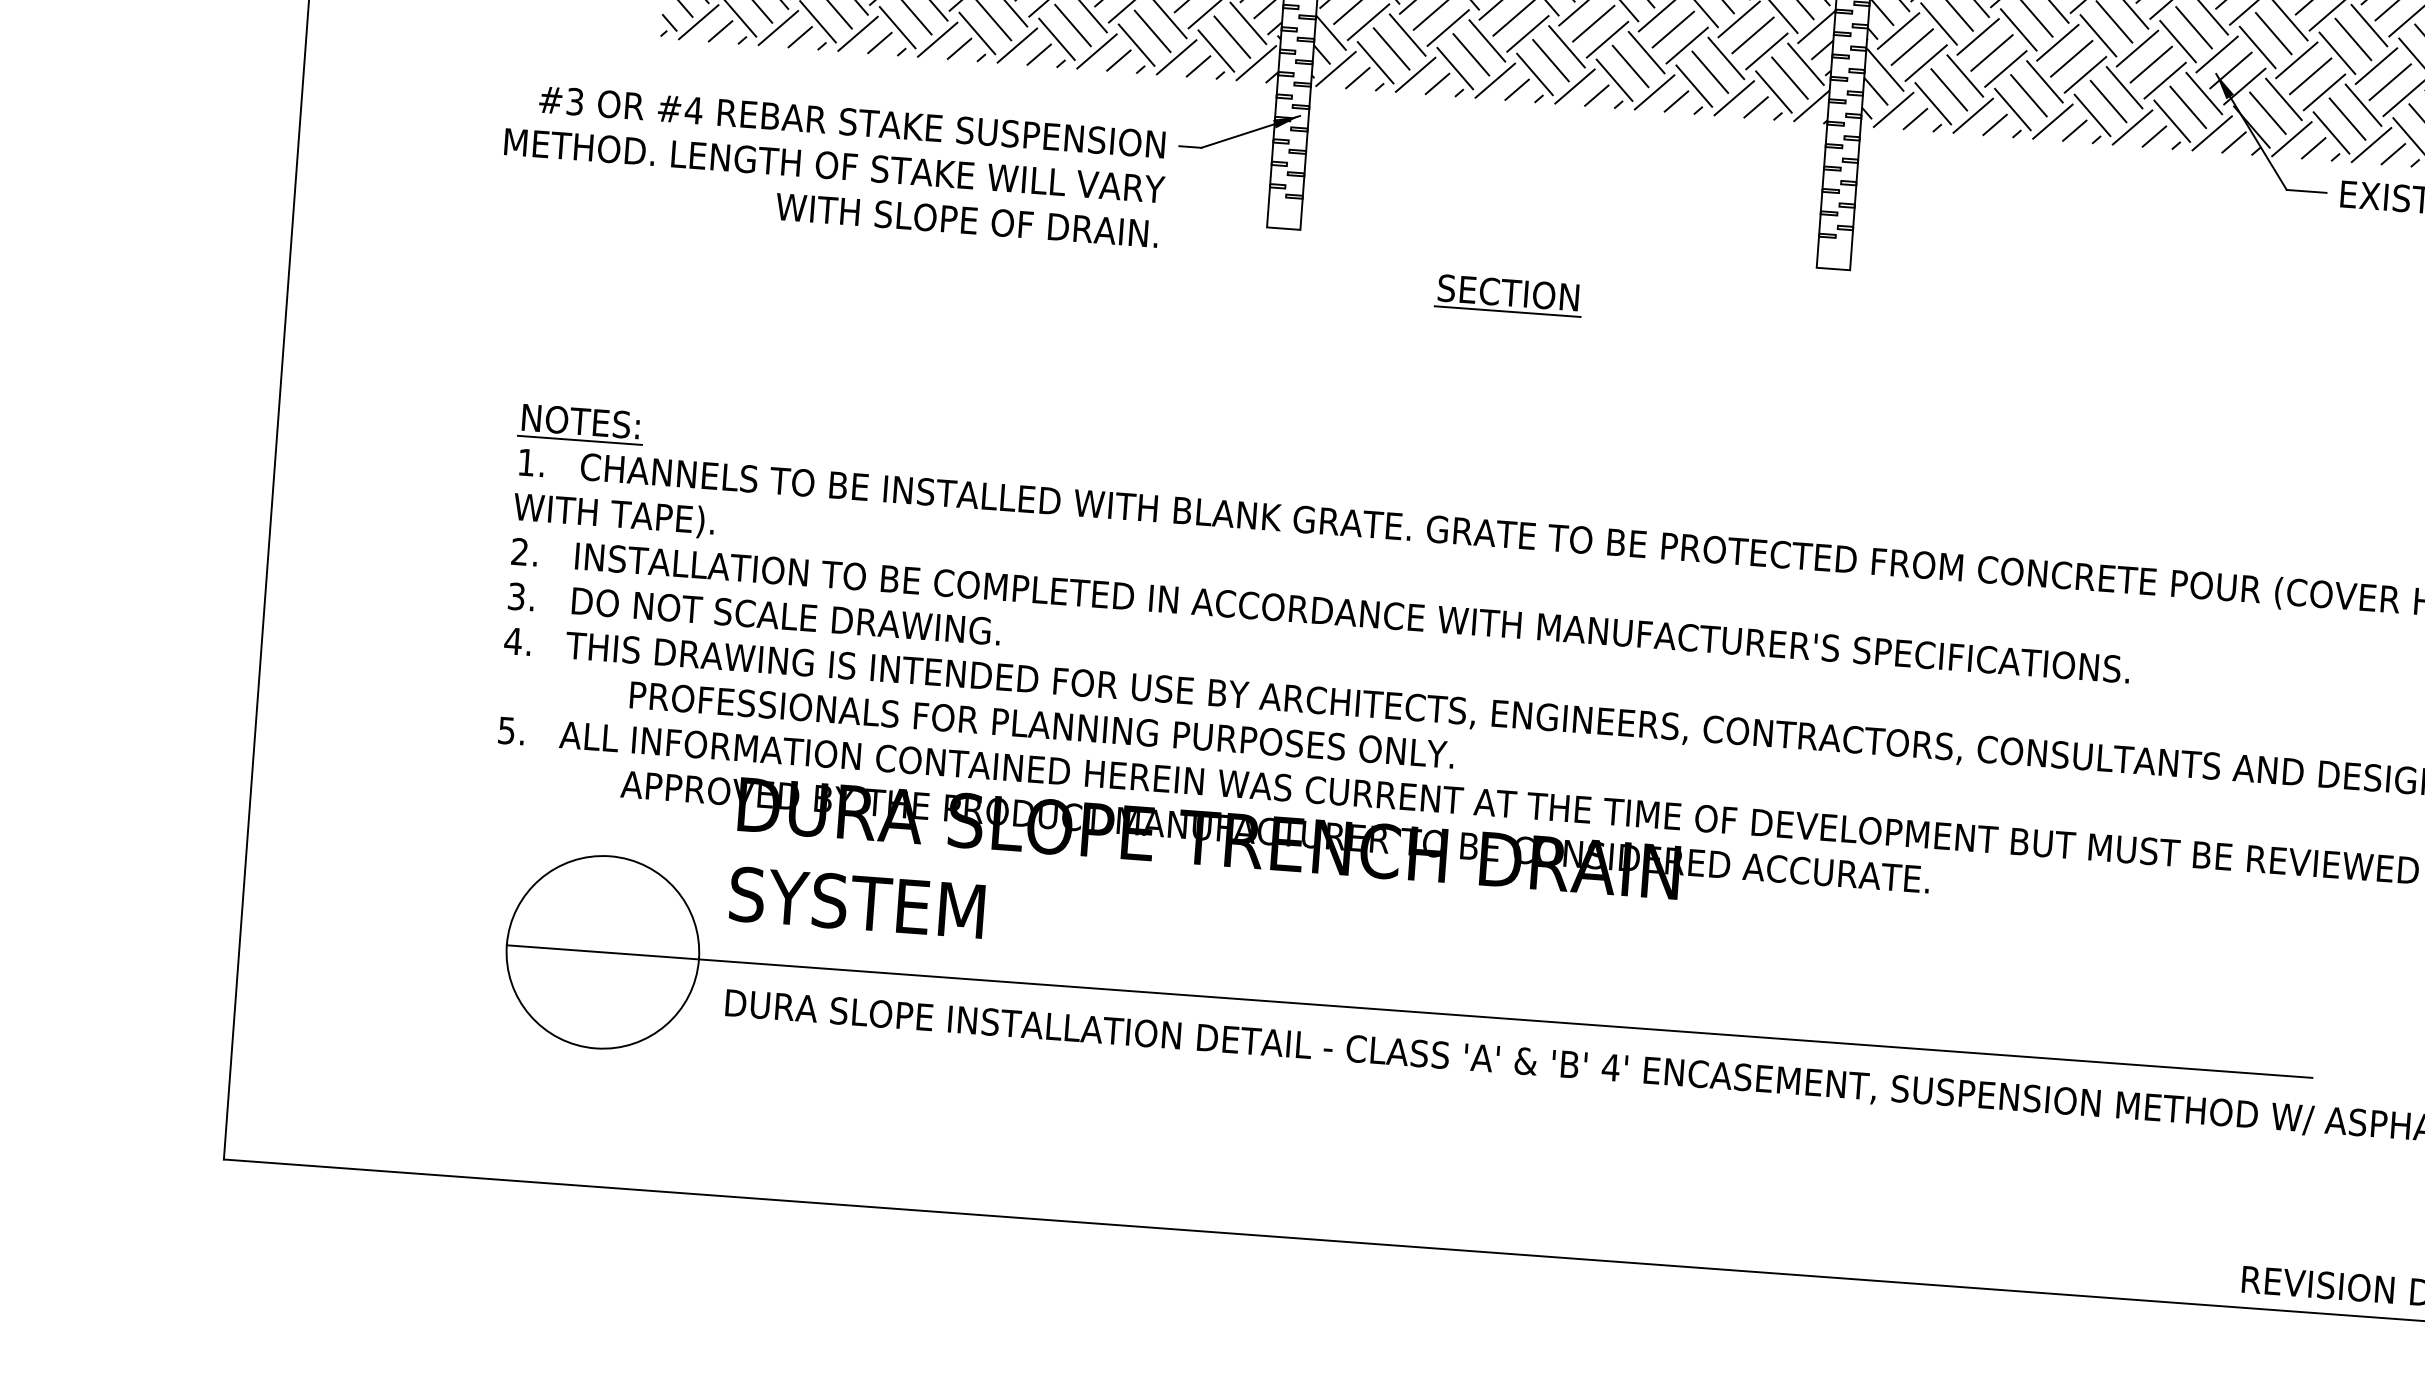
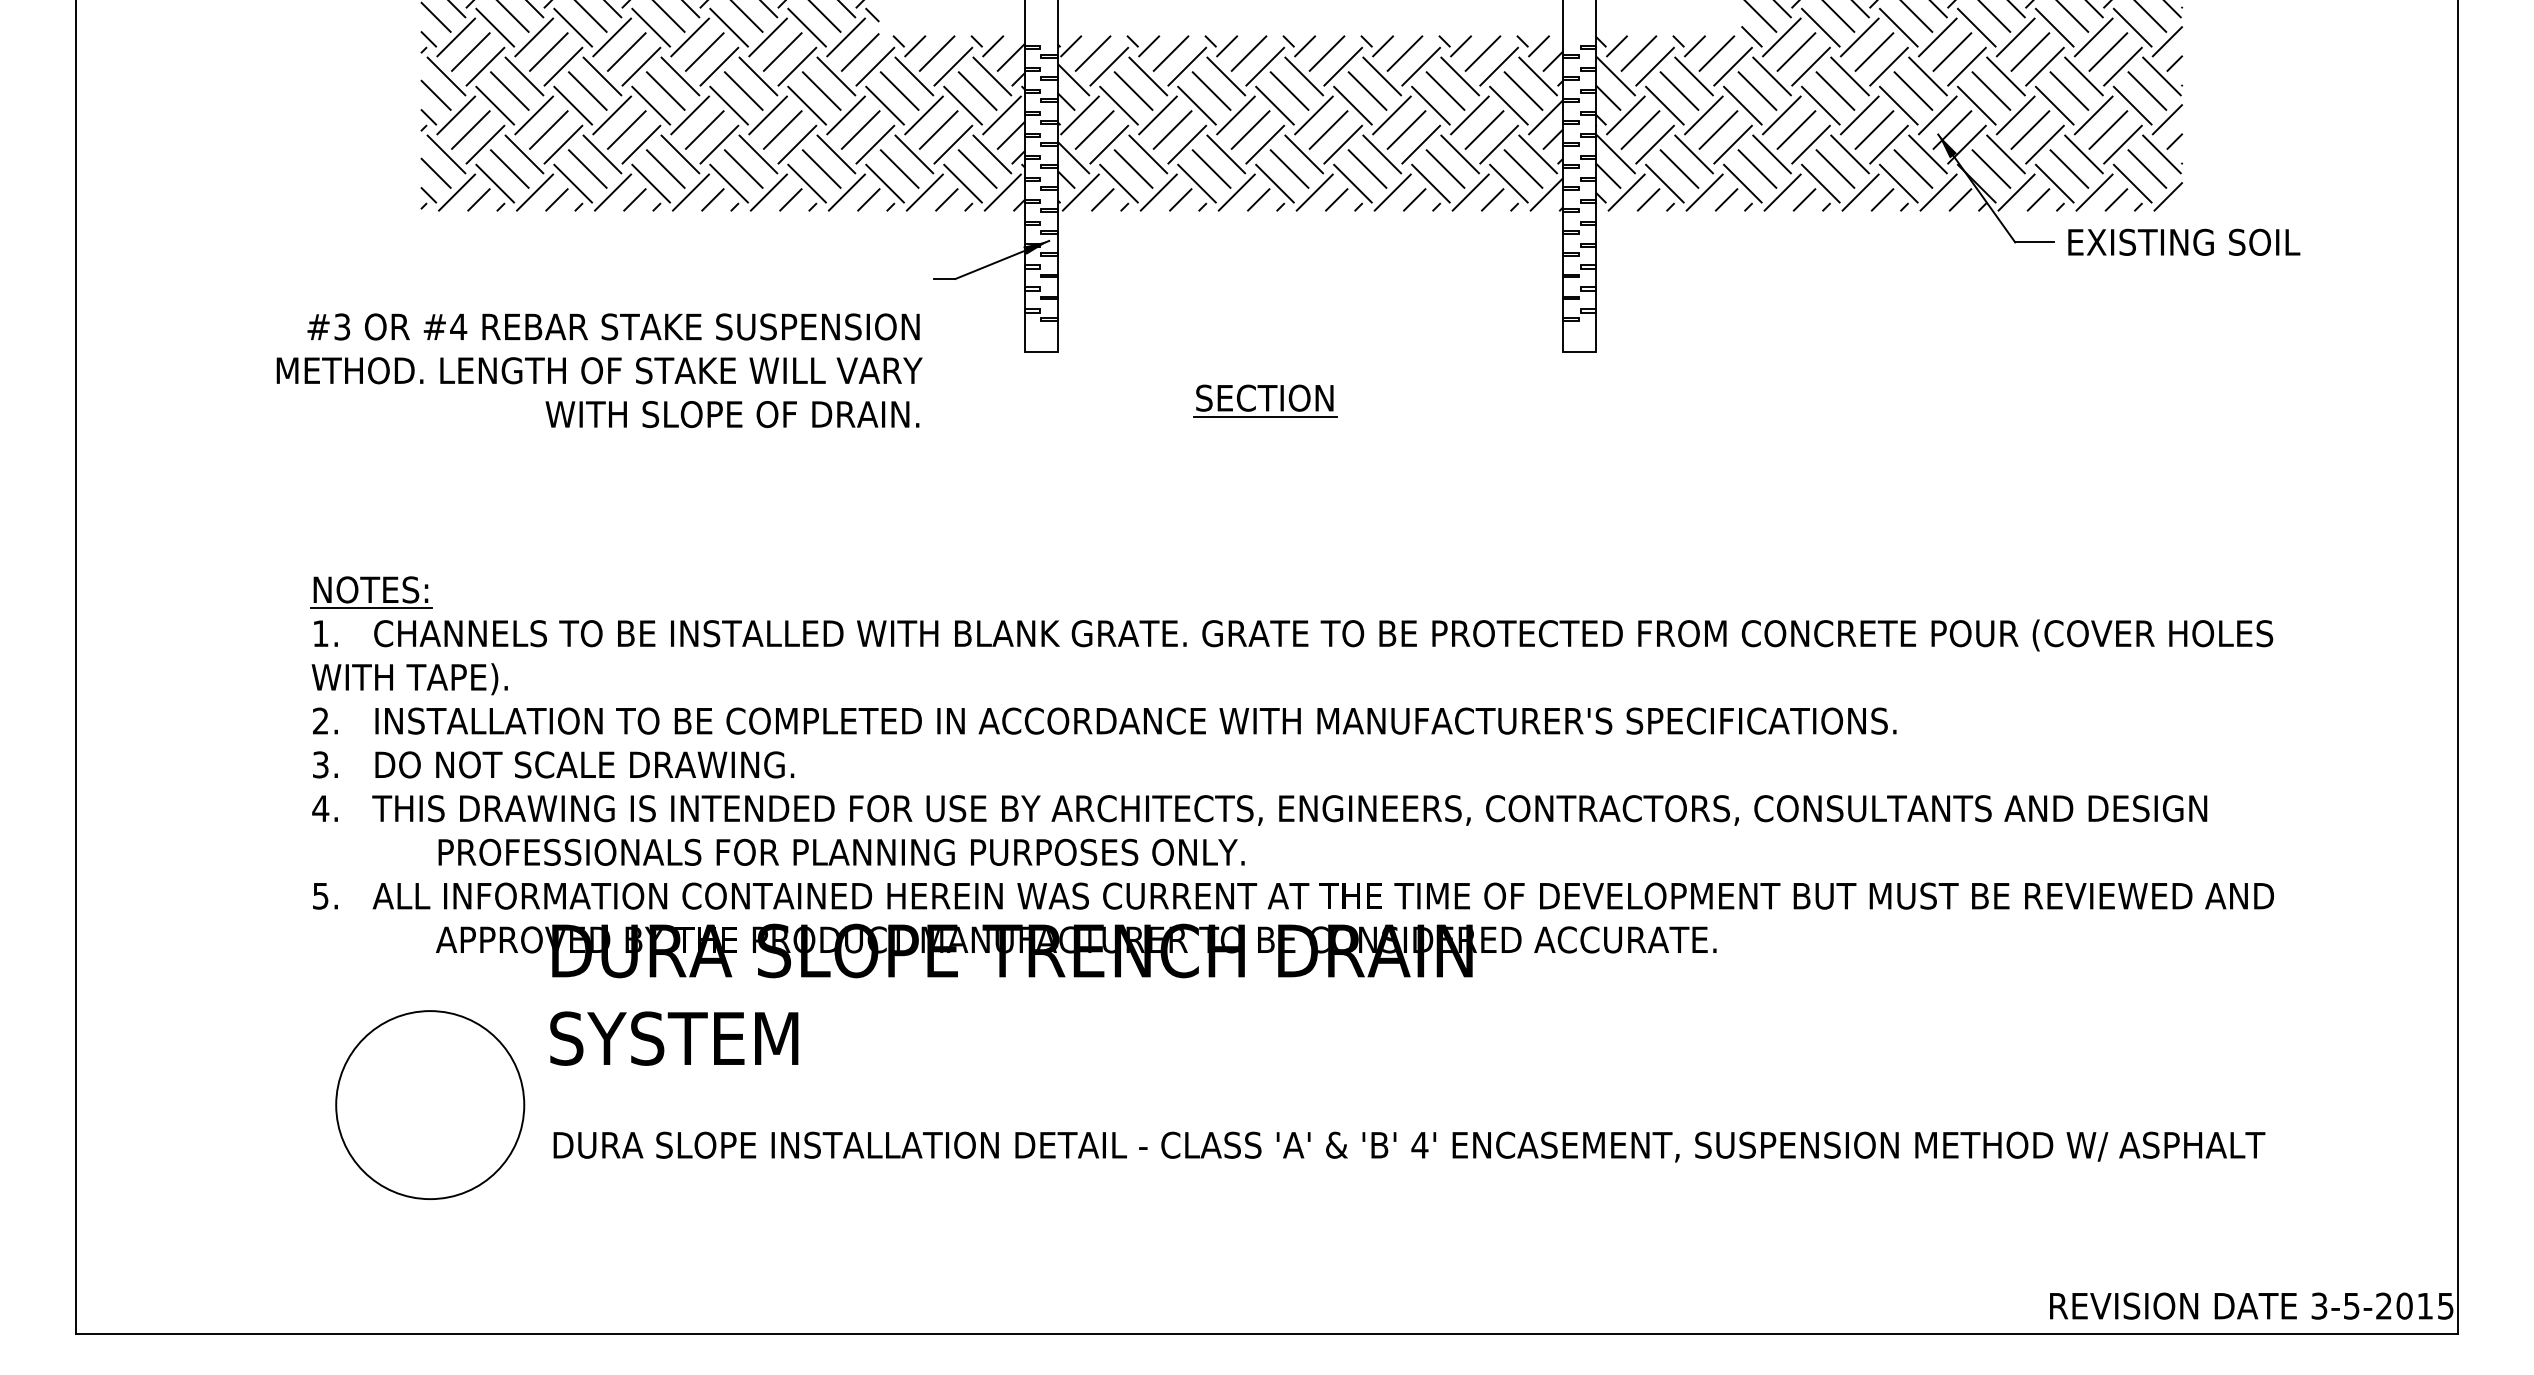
text: (834, 165) -> (599, 370), moved
line: (1409, 1011) -> (1219, 1105), removed

